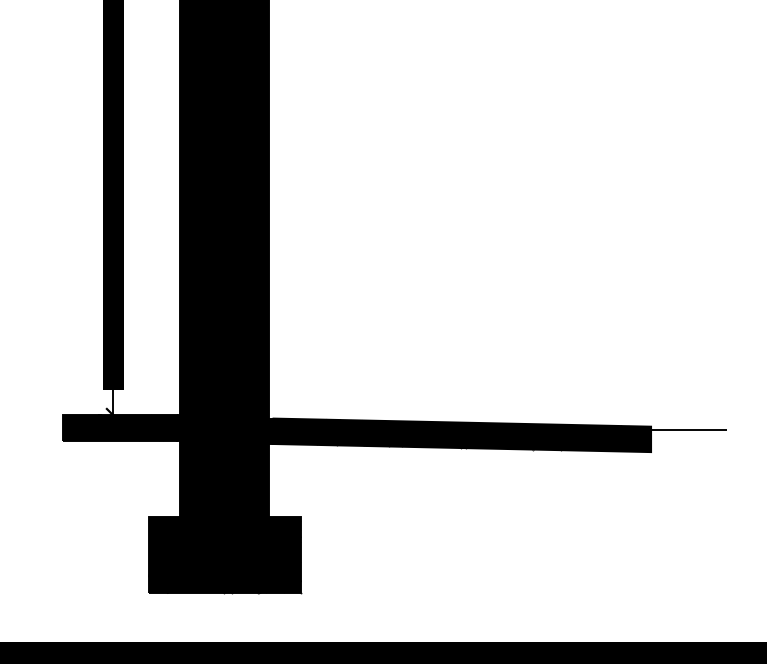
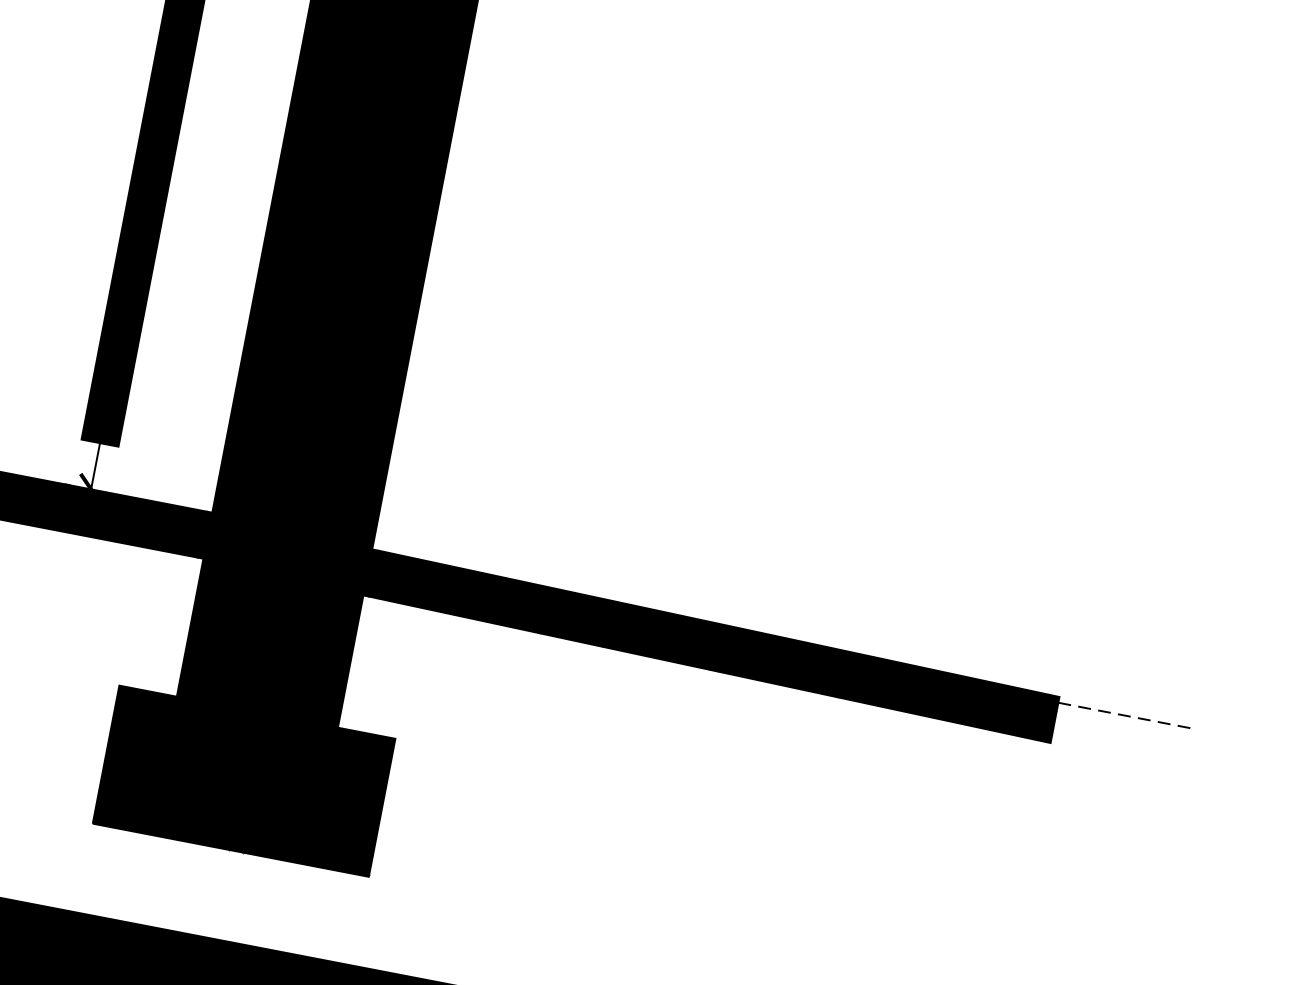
line: (689, 429) -> (1127, 715), solid -> dashed

